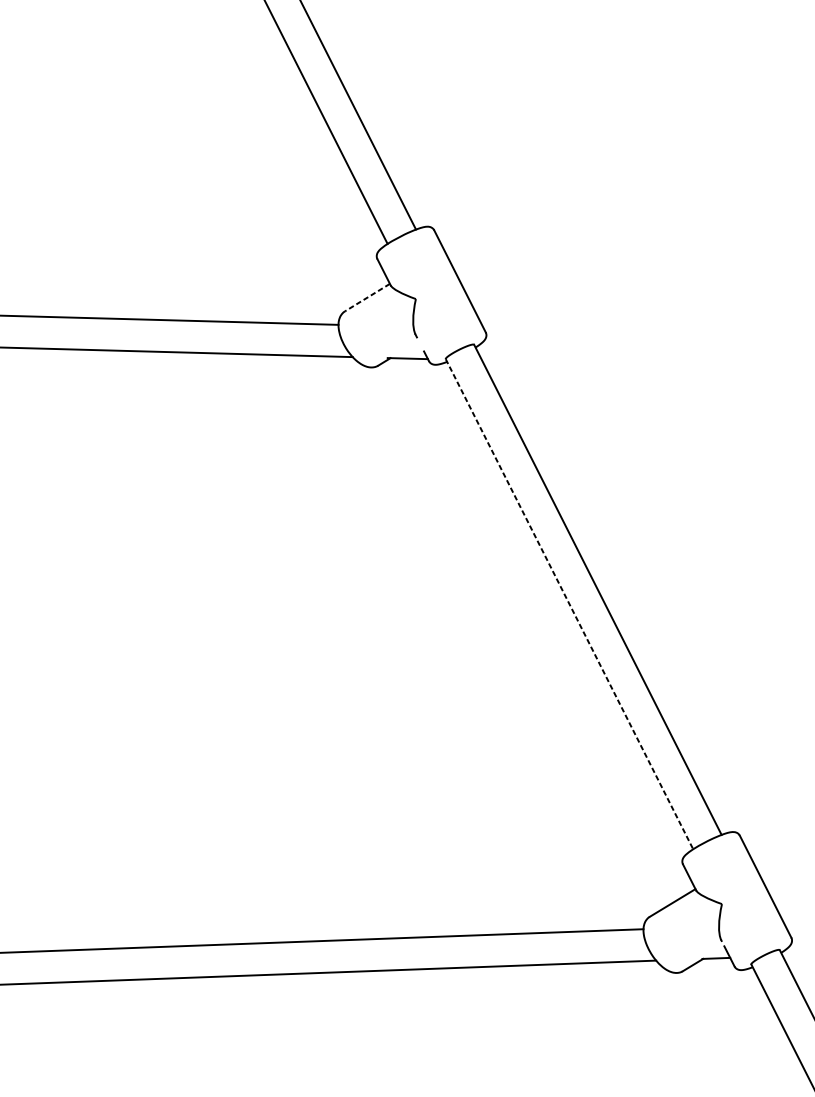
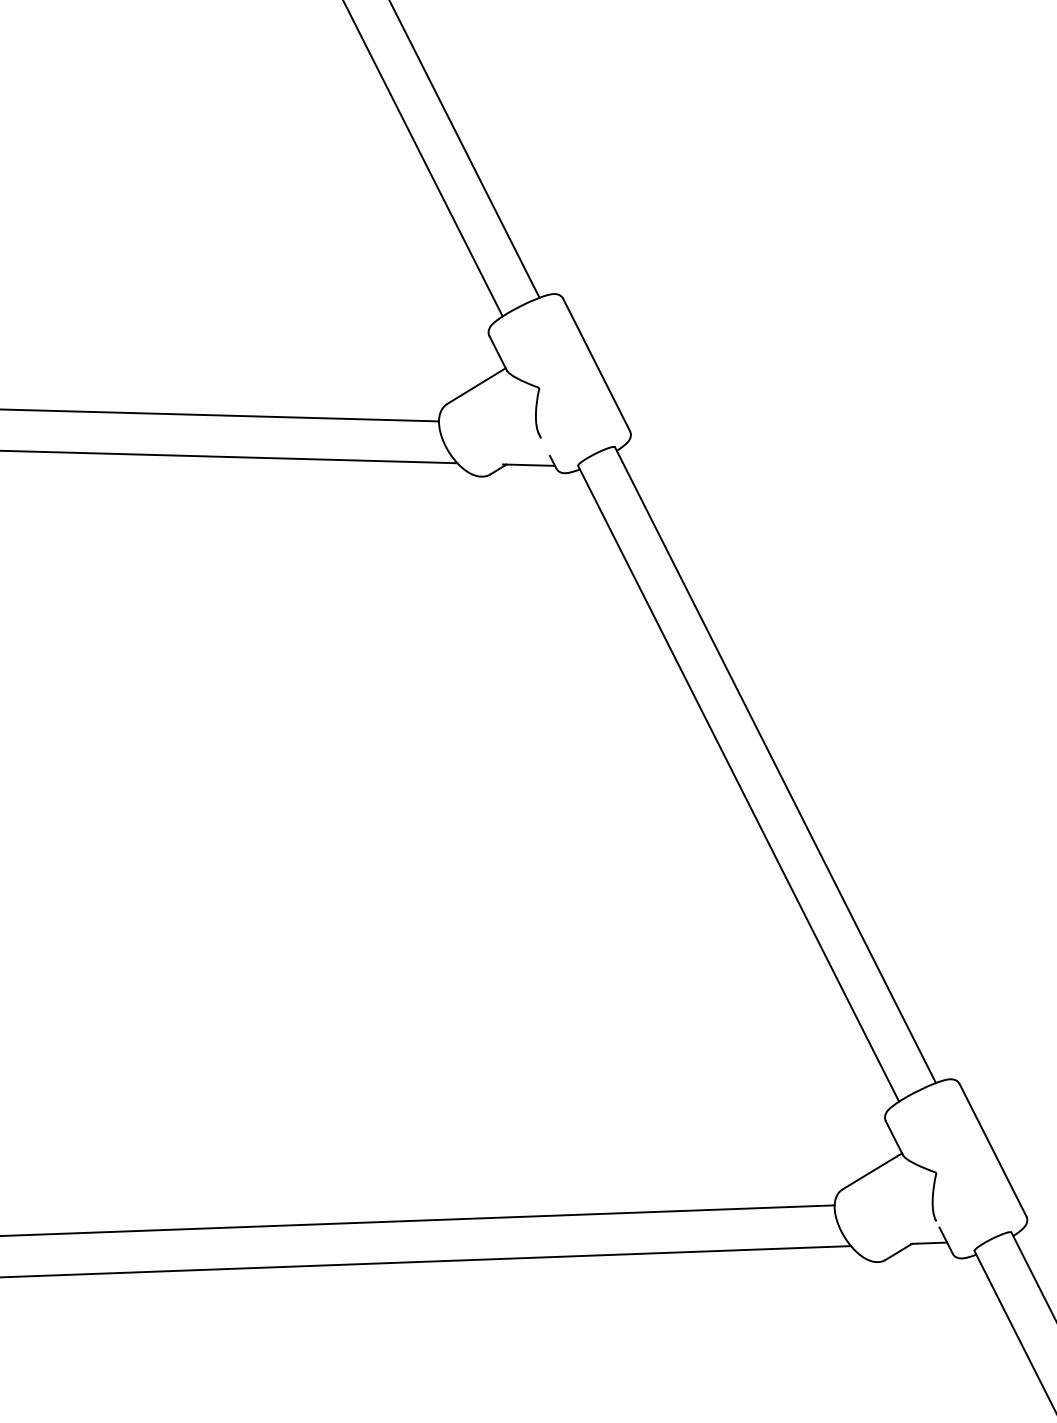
line: (367, 297) -> (476, 386), dashed -> solid
line: (569, 604) -> (738, 784), dashed -> solid

